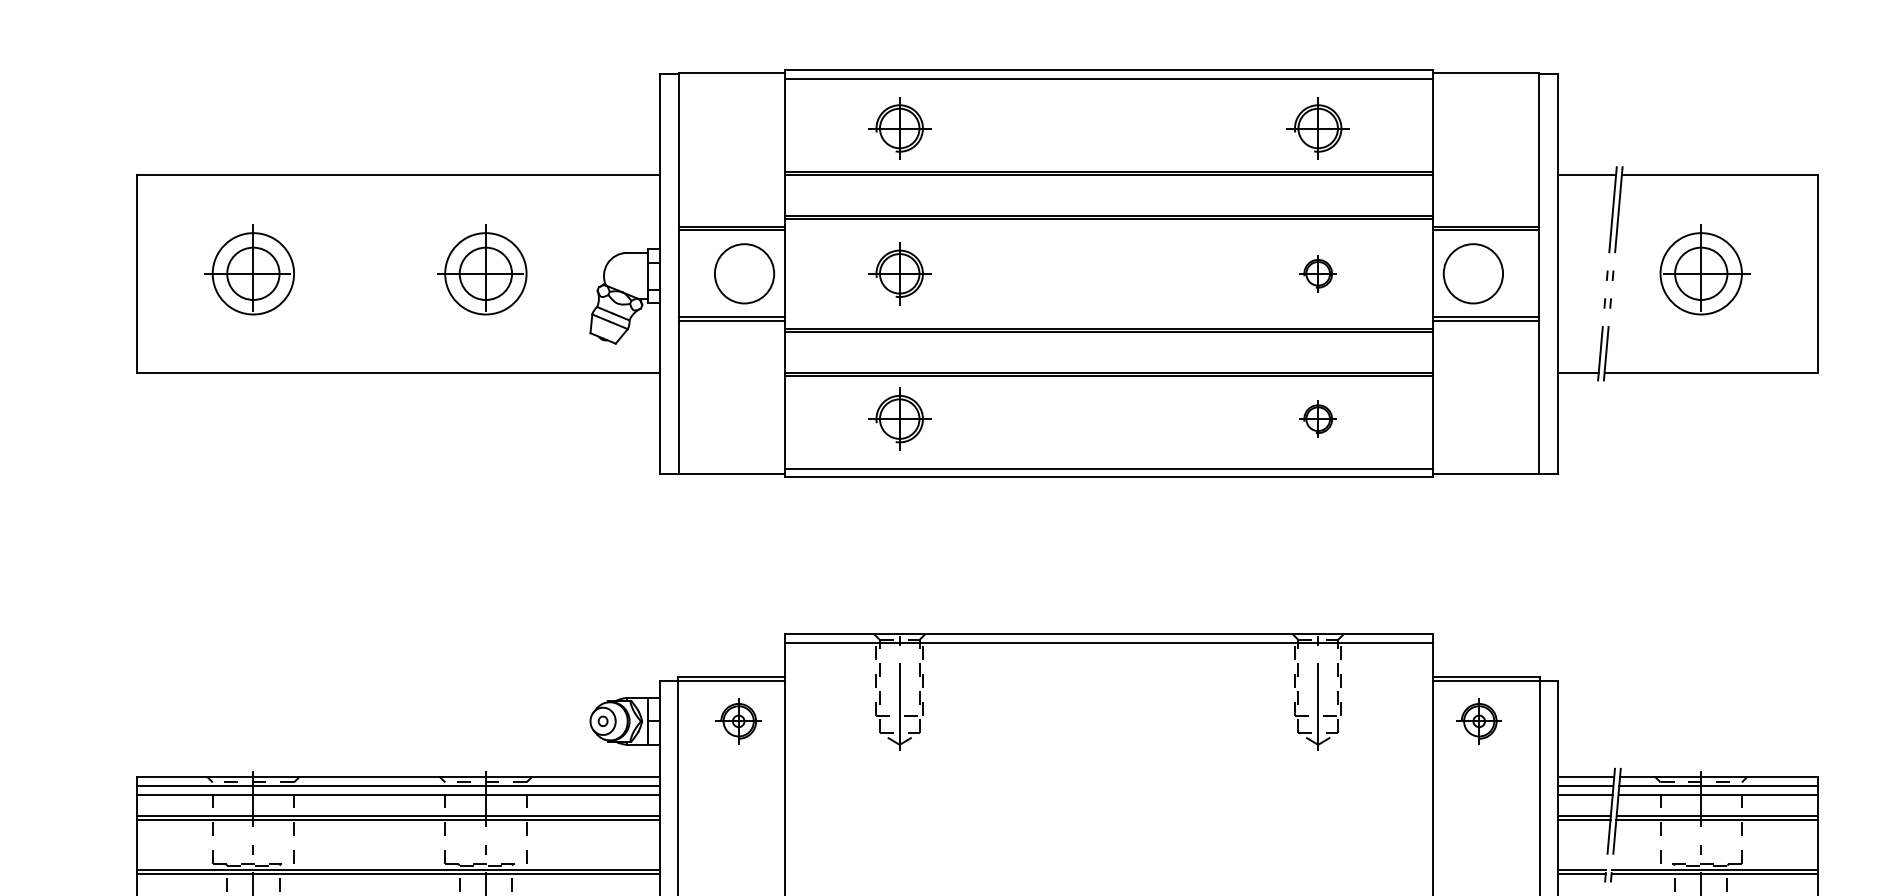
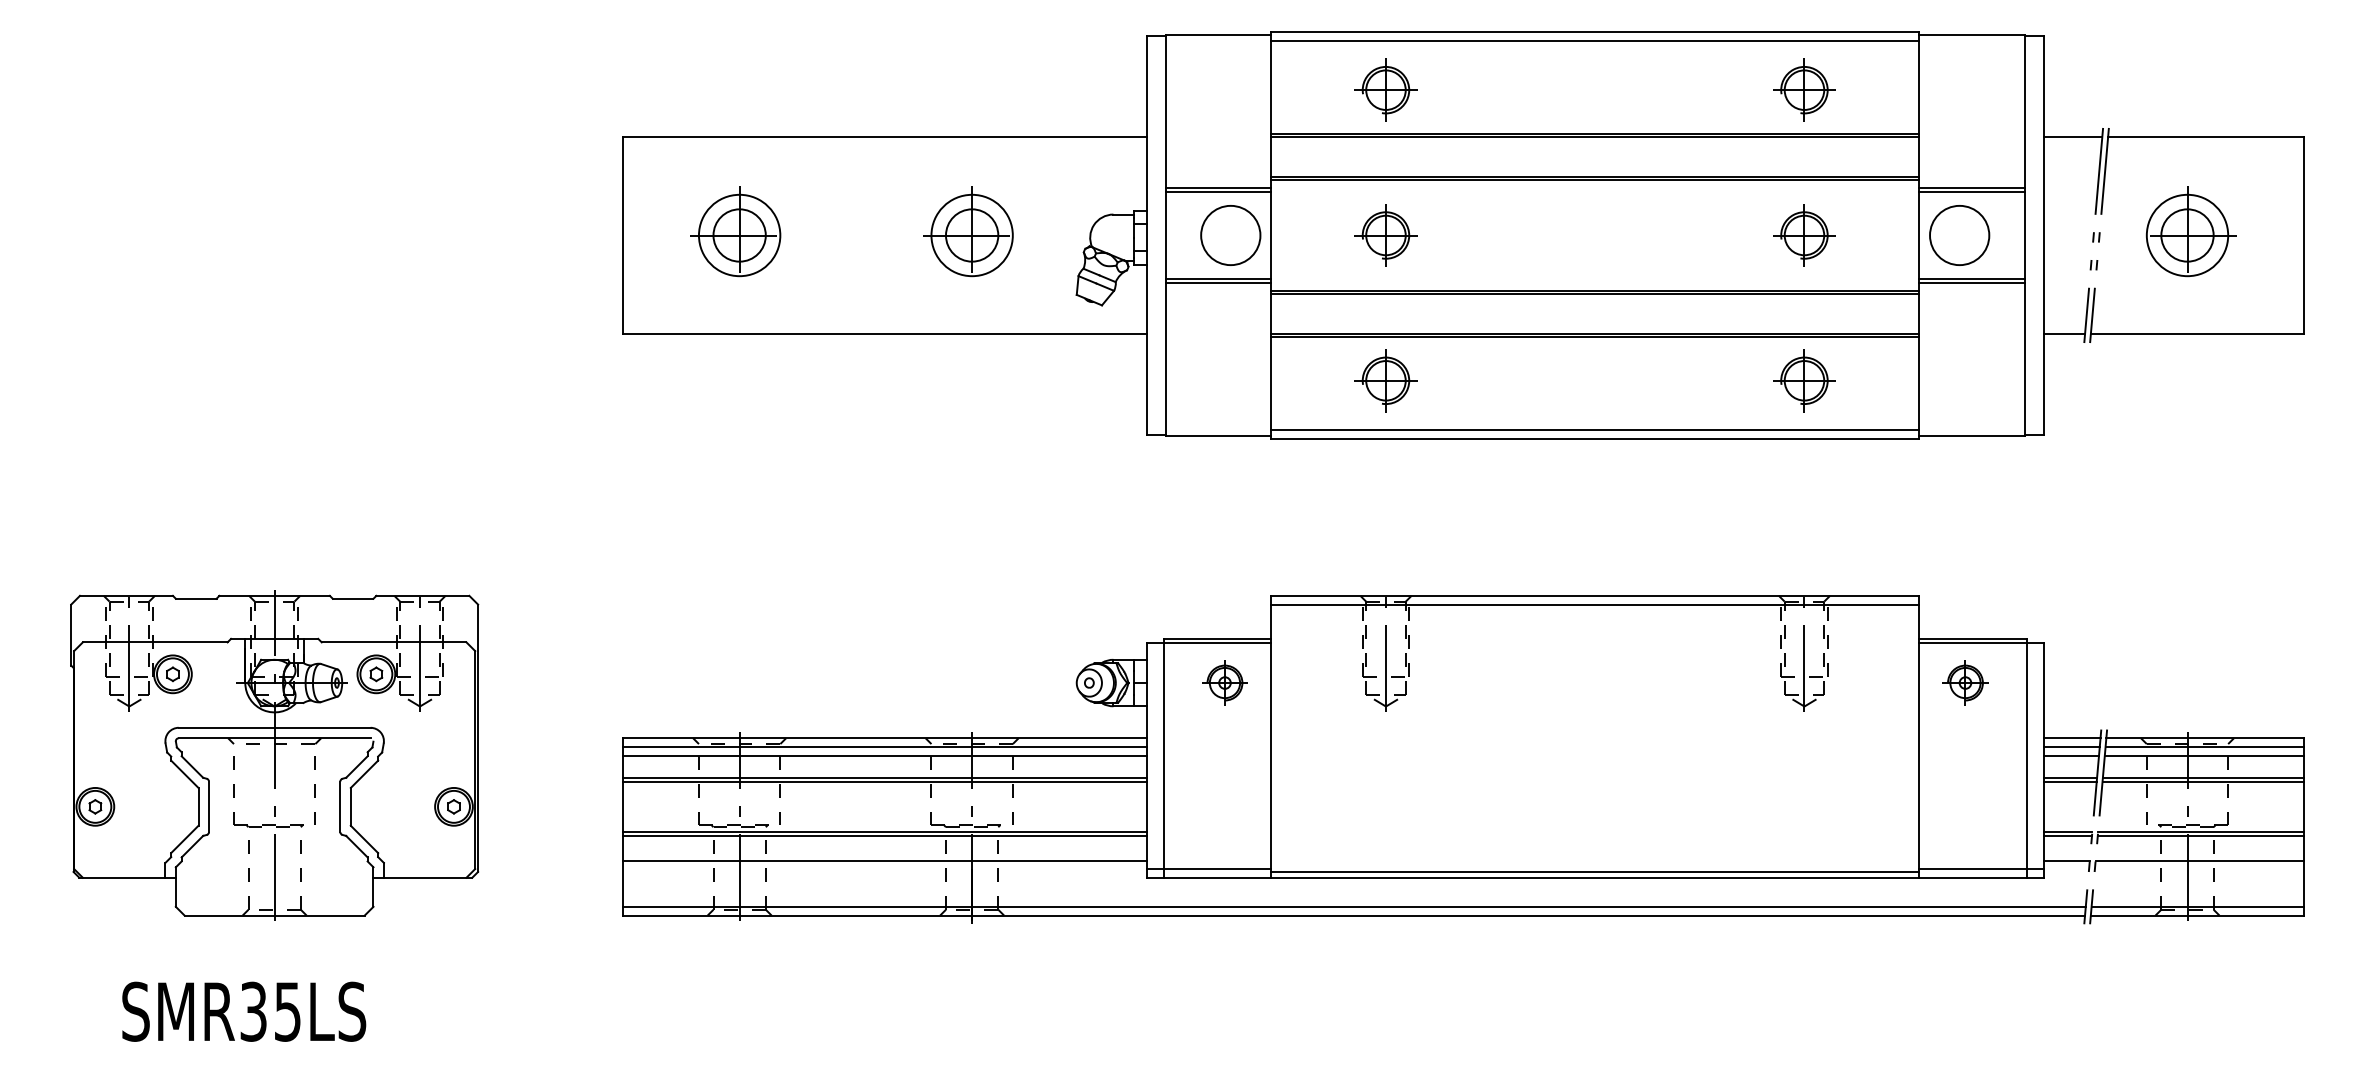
part: (1318, 273) -> (1804, 235), size x1.67
part: (1318, 418) -> (1804, 380), size x1.67

